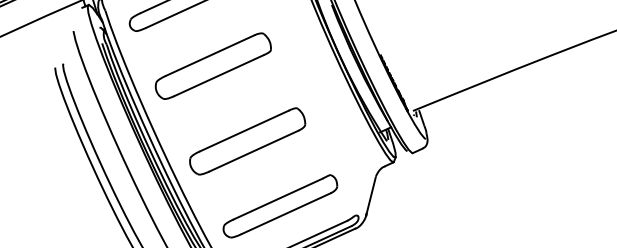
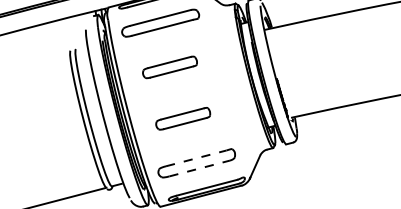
part: (212, 66) -> (169, 67), size x0.7
part: (246, 141) -> (182, 118), size x0.7
line: (278, 199) -> (196, 158), solid -> dashed
line: (287, 213) -> (200, 168), solid -> dashed

